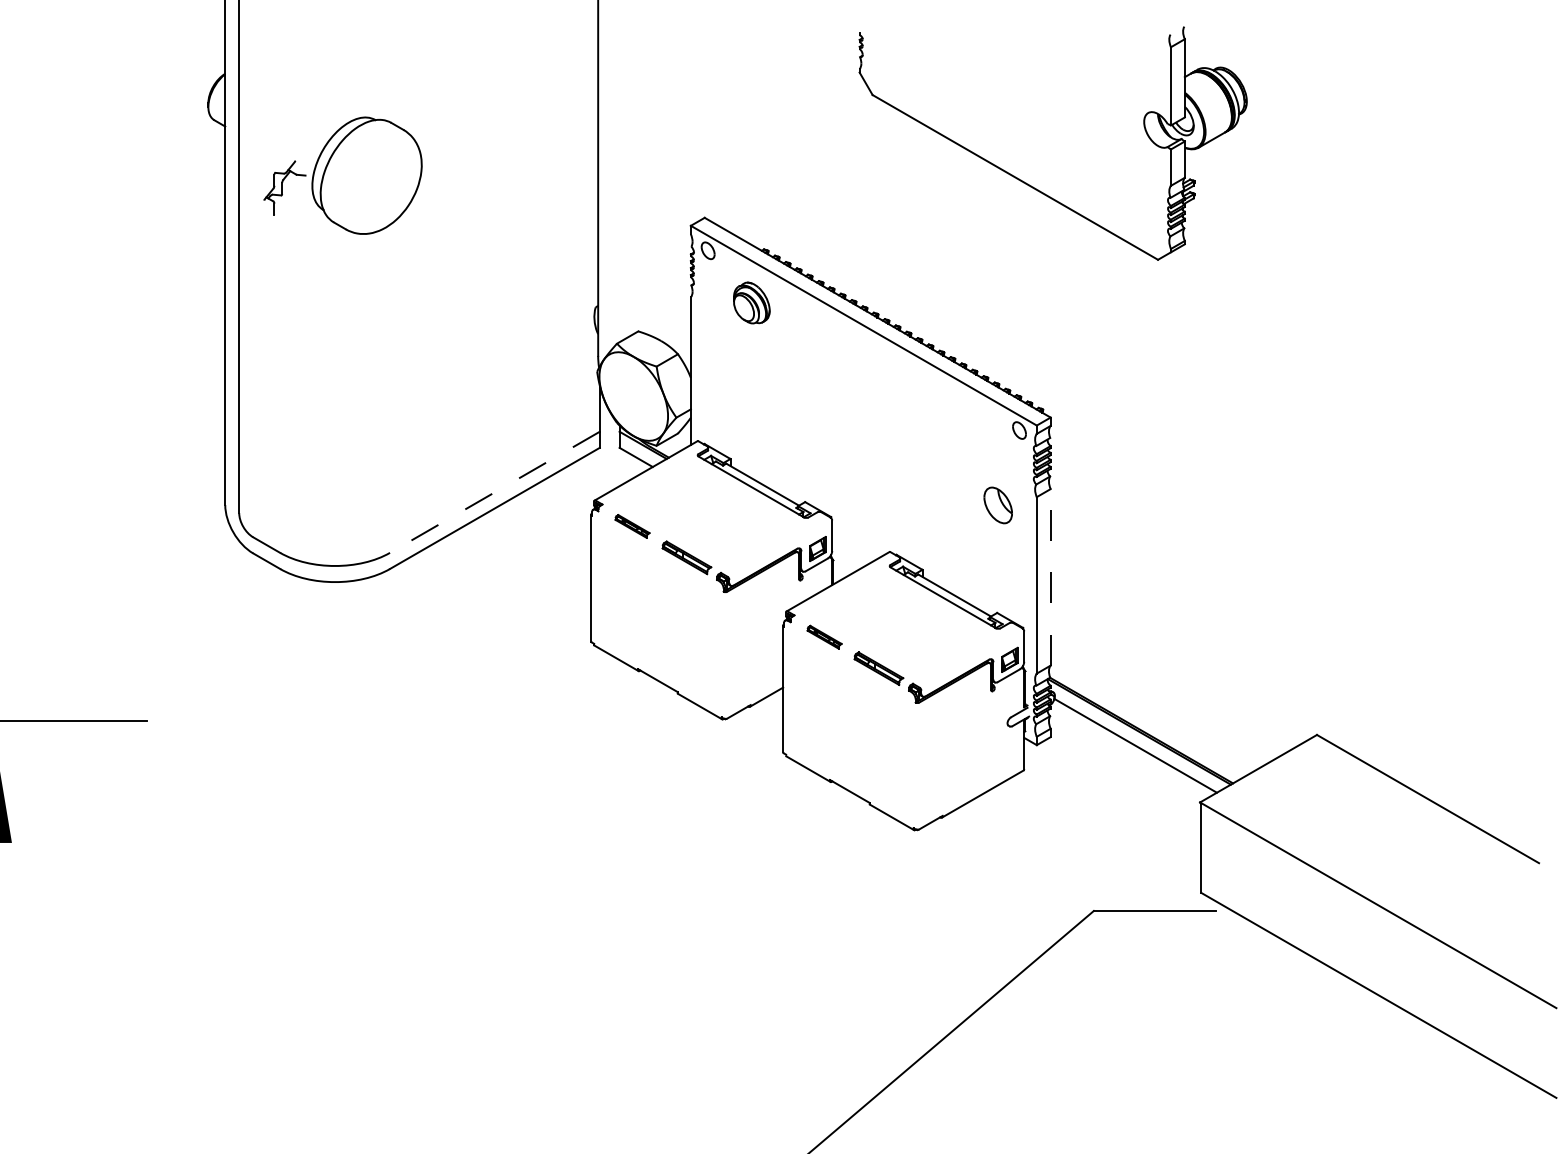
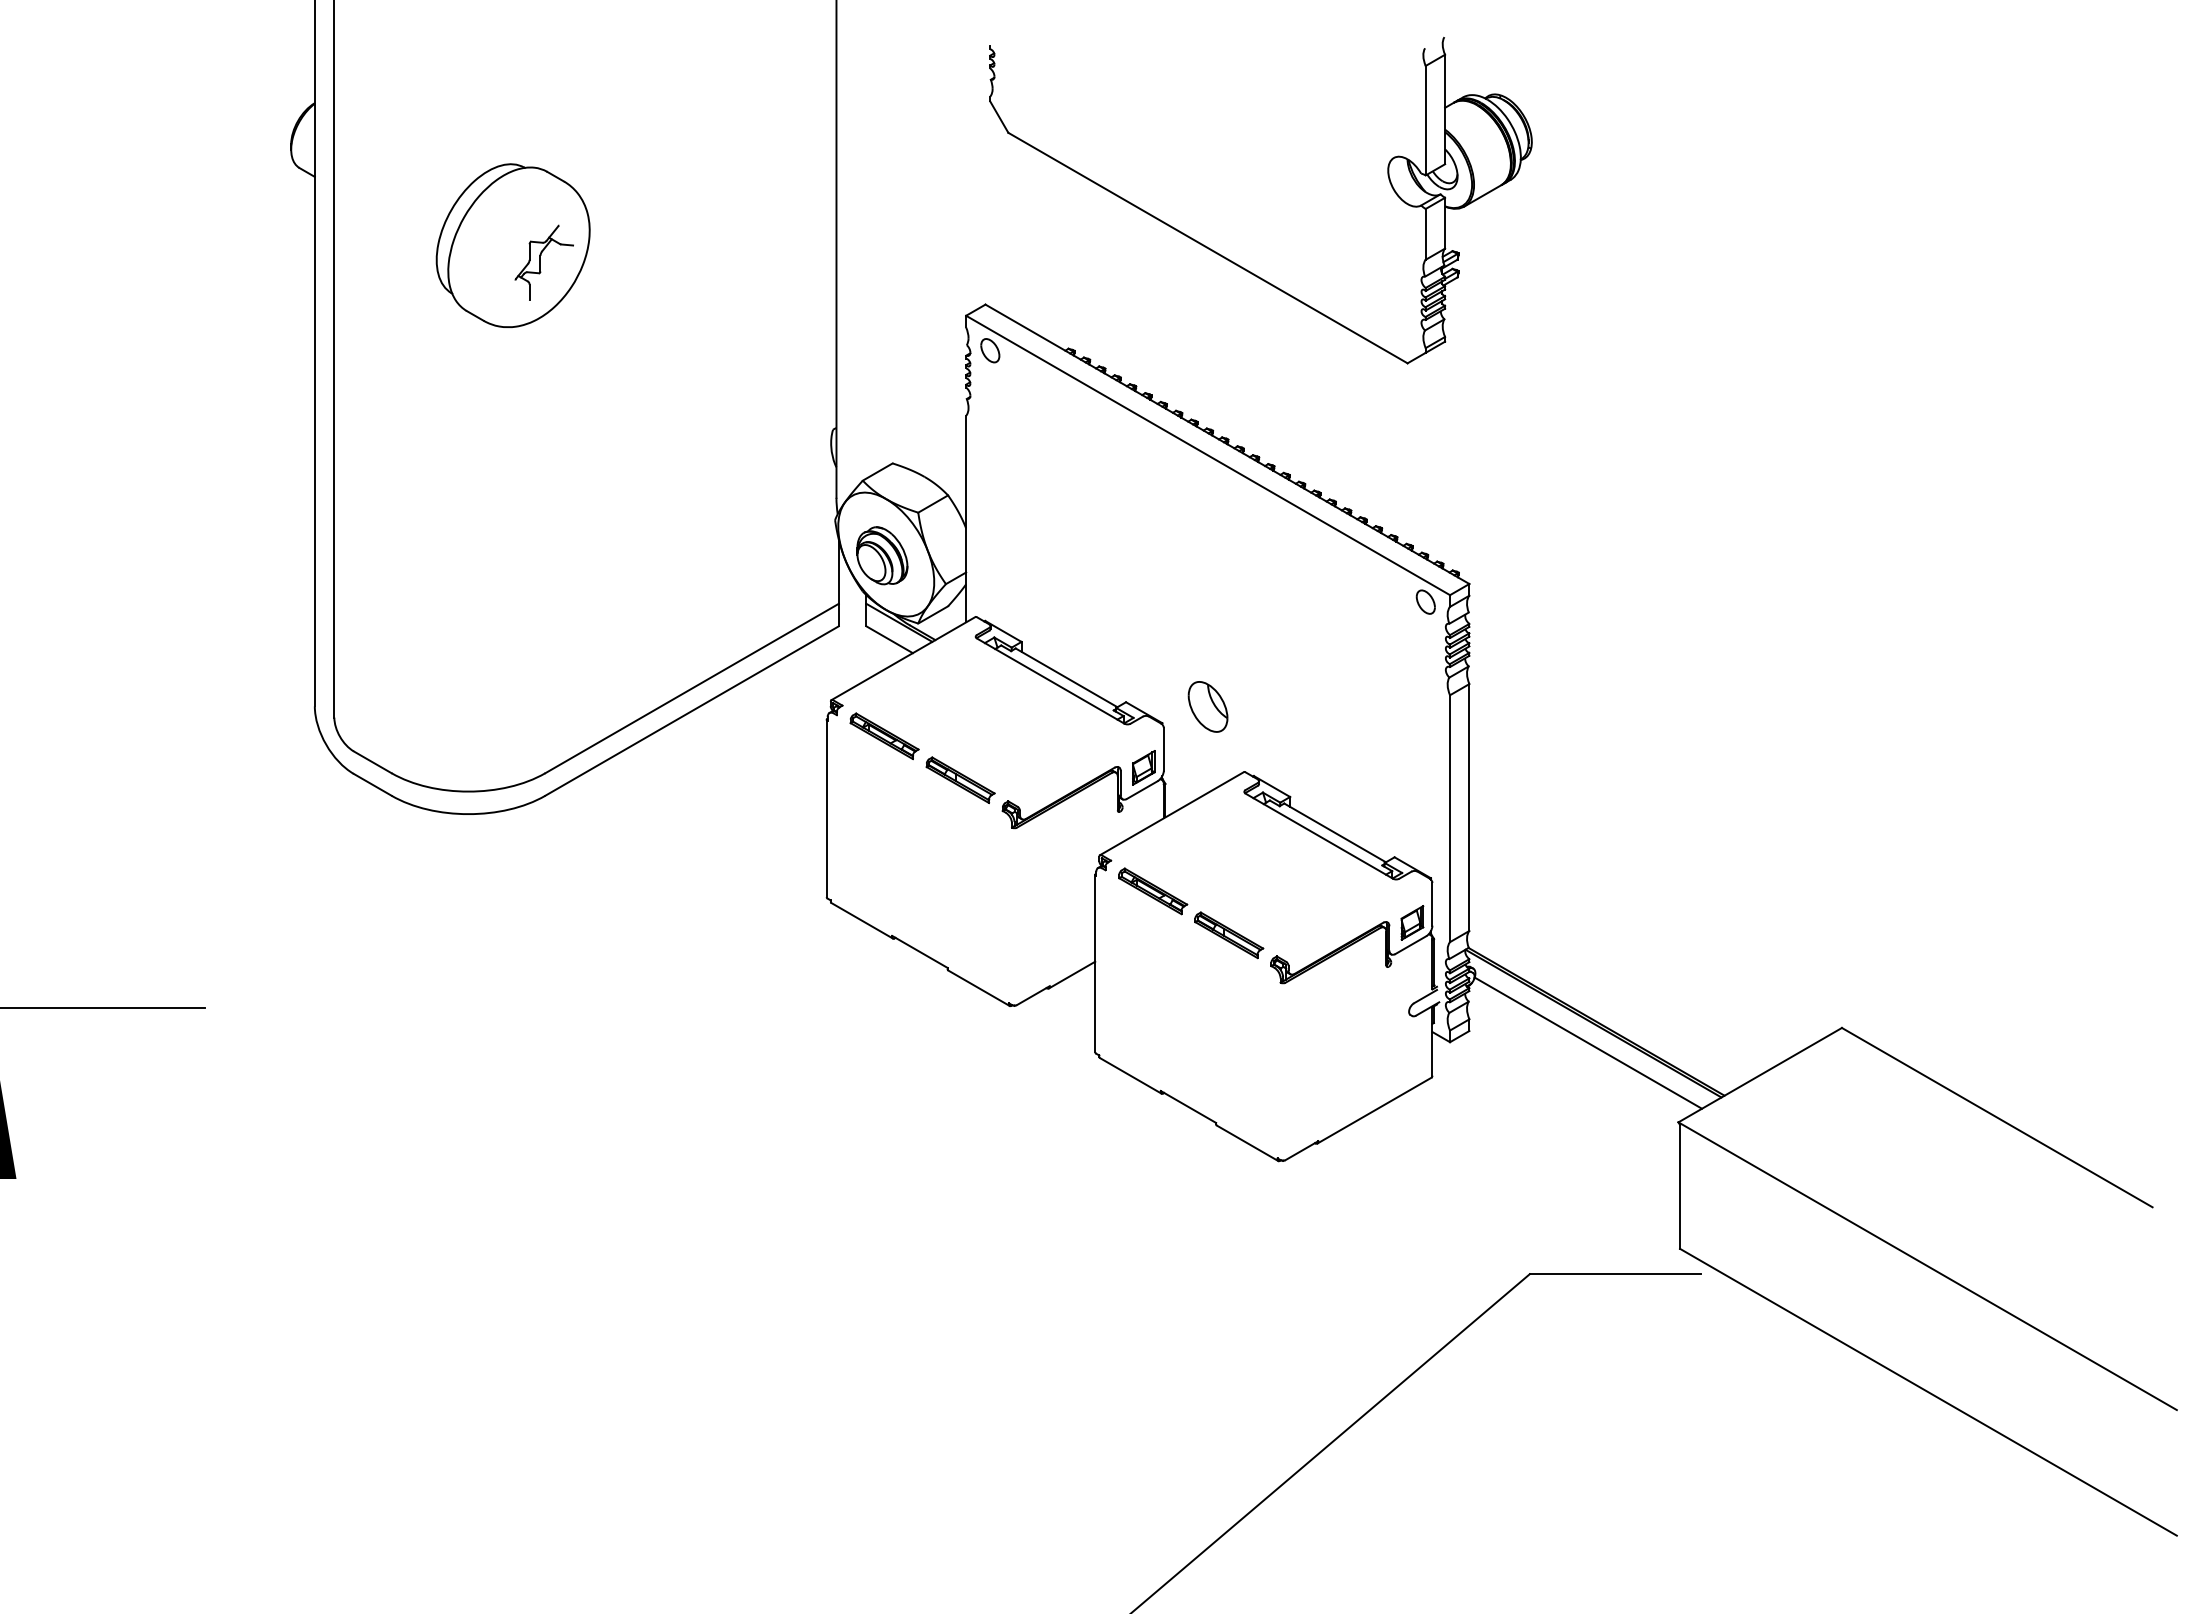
part: (1029, 184) -> (1228, 258), moved
part: (284, 187) -> (543, 262), moved
part: (751, 302) -> (882, 555), moved
line: (494, 492) -> (691, 688), dashed -> solid
part: (997, 505) -> (1207, 706), moved
part: (632, 526) -> (884, 736), size x1.43
line: (1050, 577) -> (1469, 807), dashed -> solid
part: (824, 637) -> (1153, 891), size x1.43

